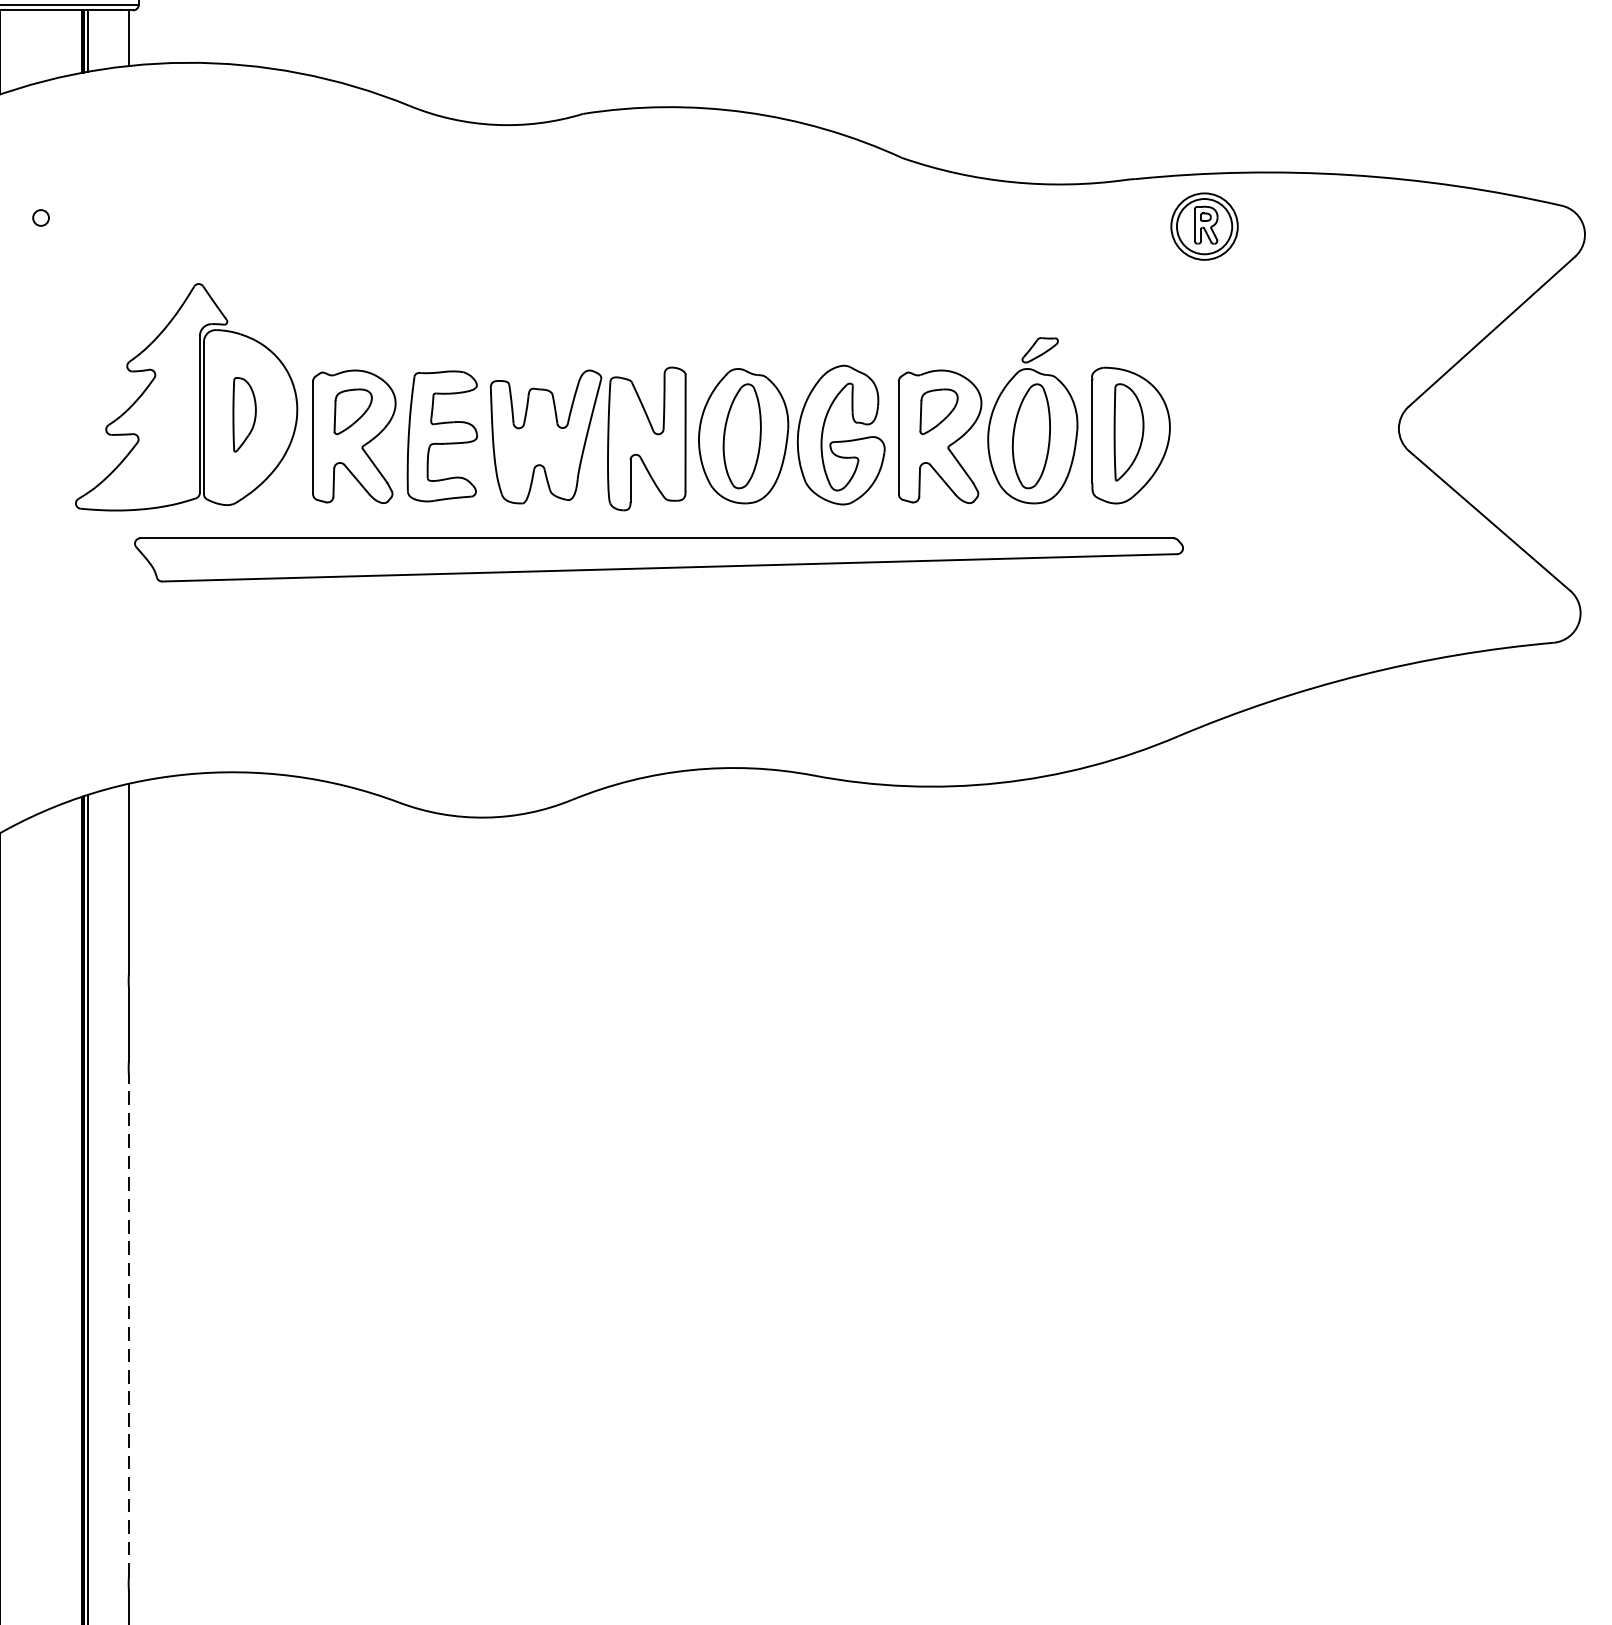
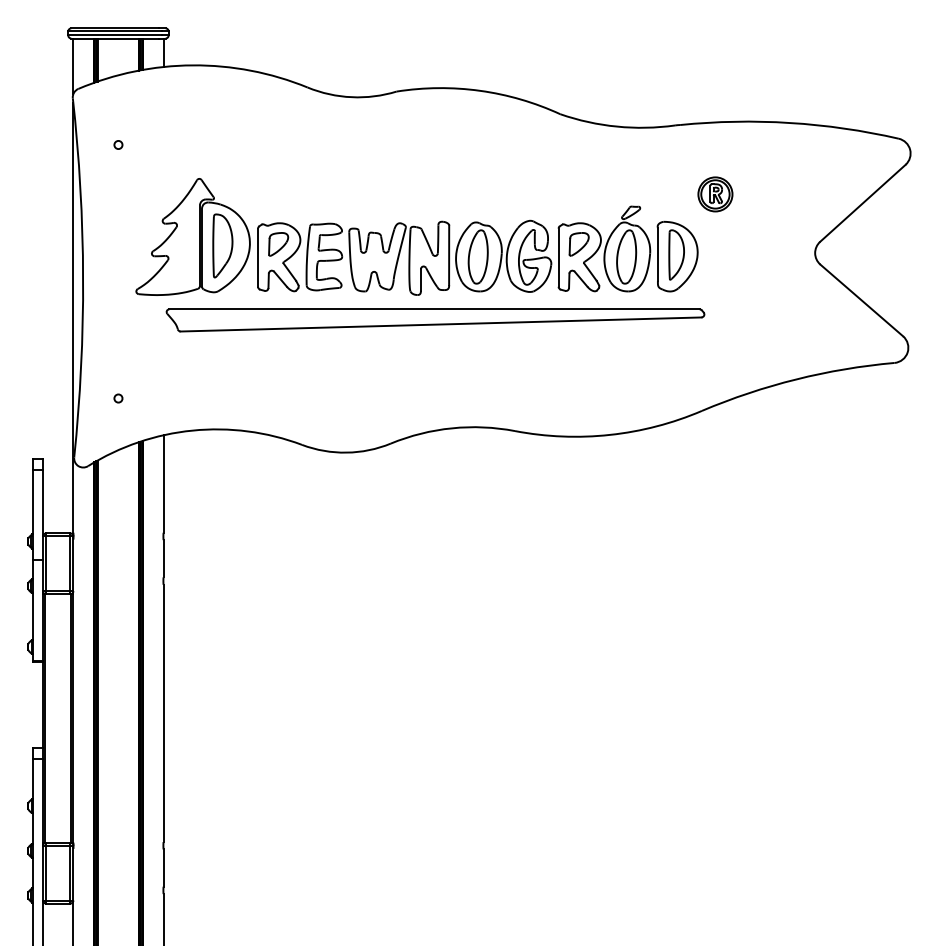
part: (1204, 226) -> (715, 194), moved
part: (243, 413) -> (222, 245), size x1.67
circle: (41, 712) -> (118, 398), added
line: (128, 1326) -> (163, 713), dashed -> solid

